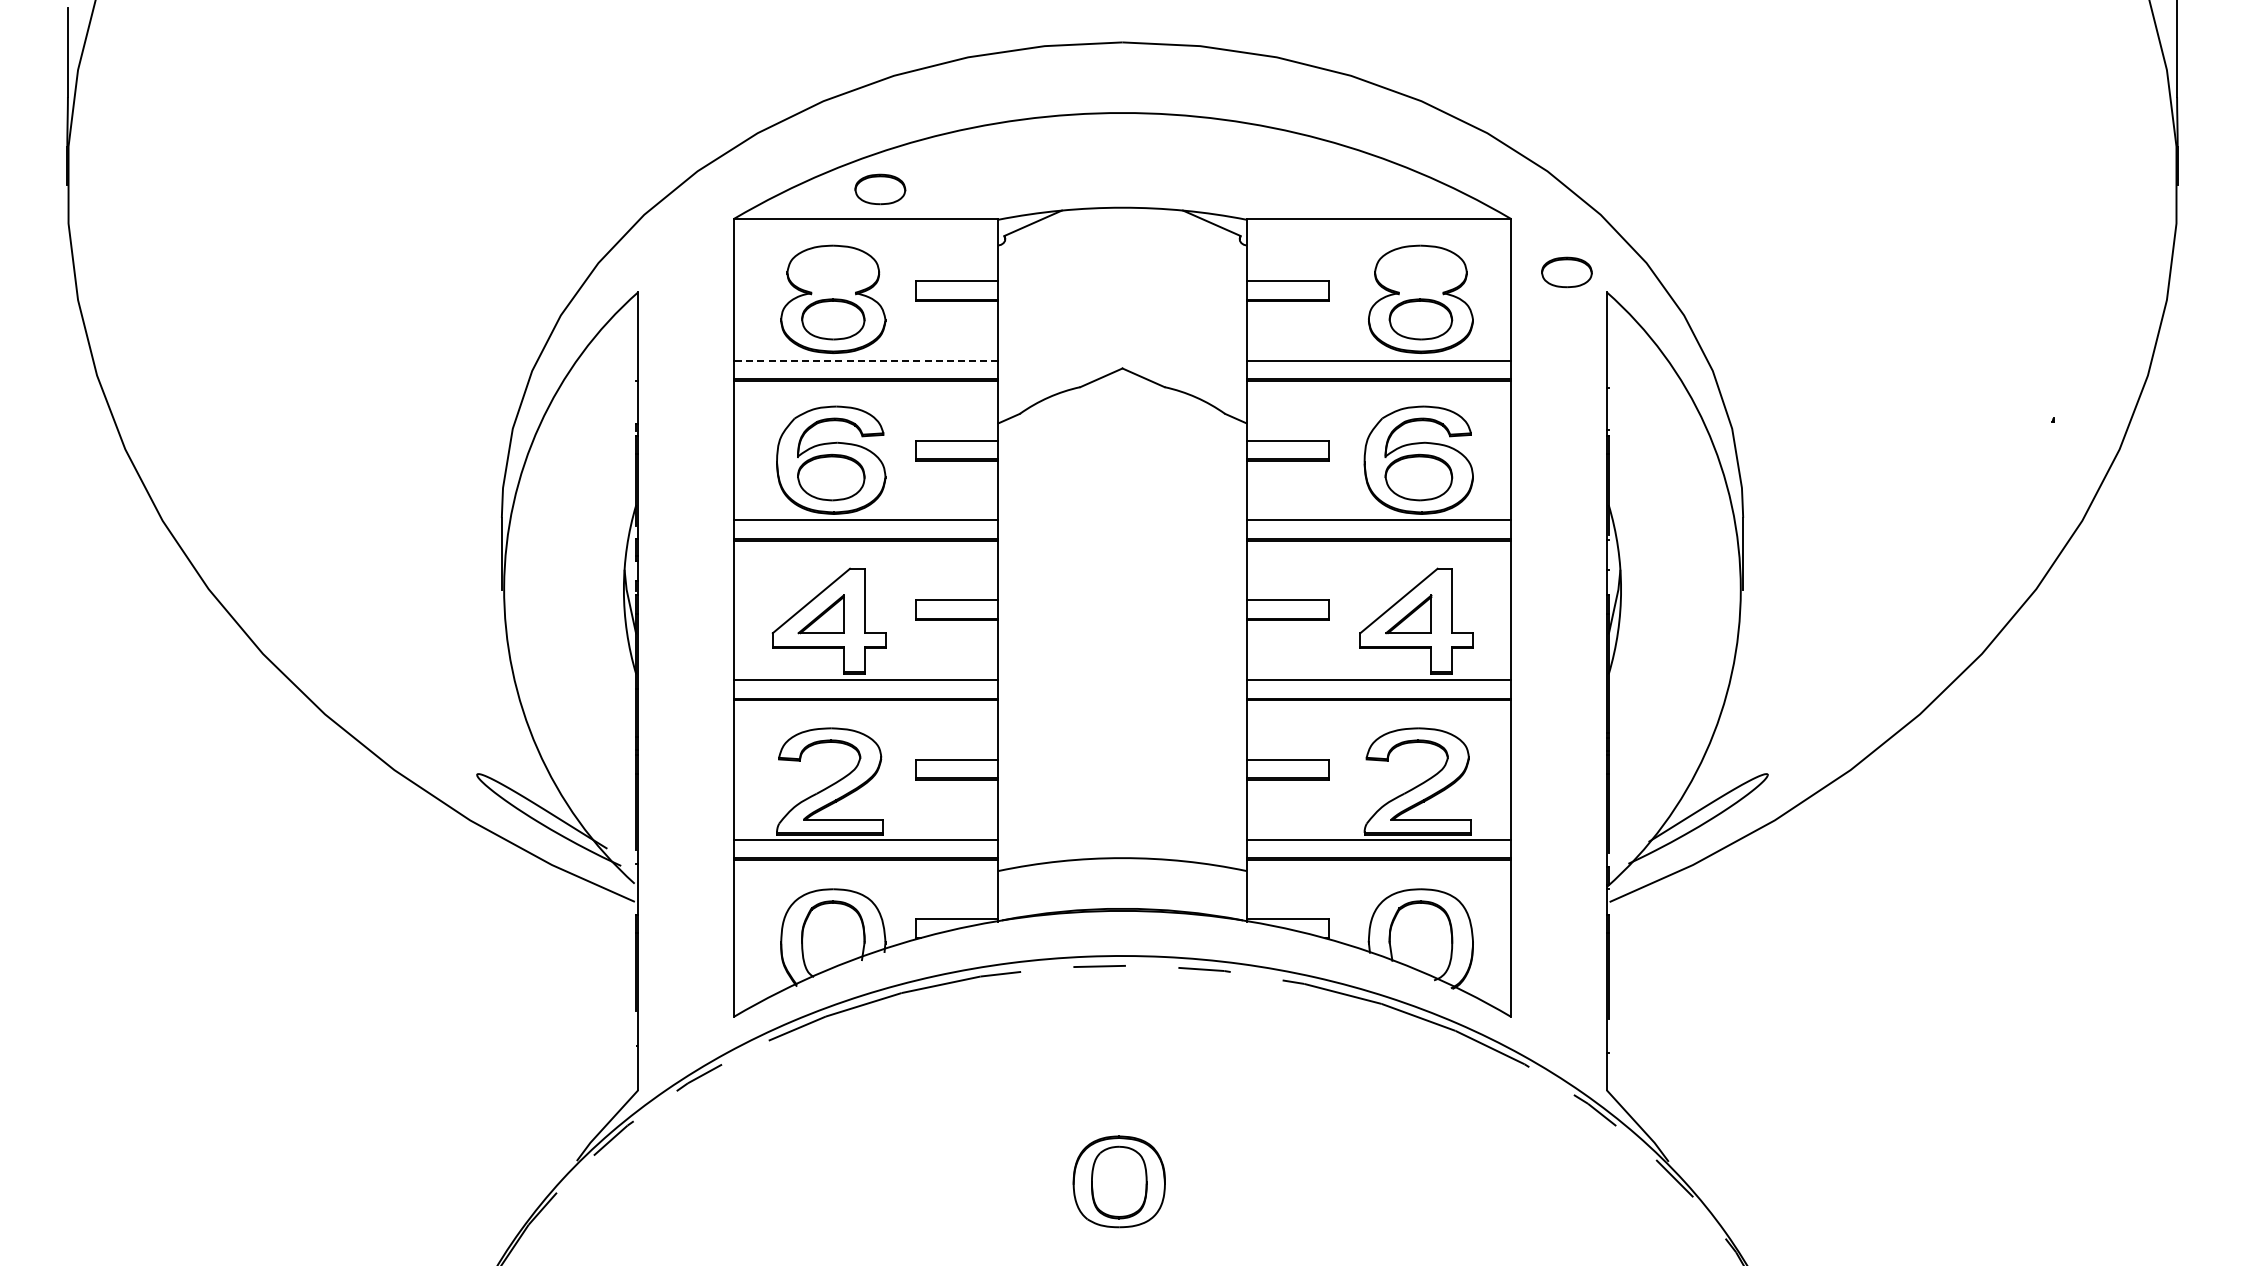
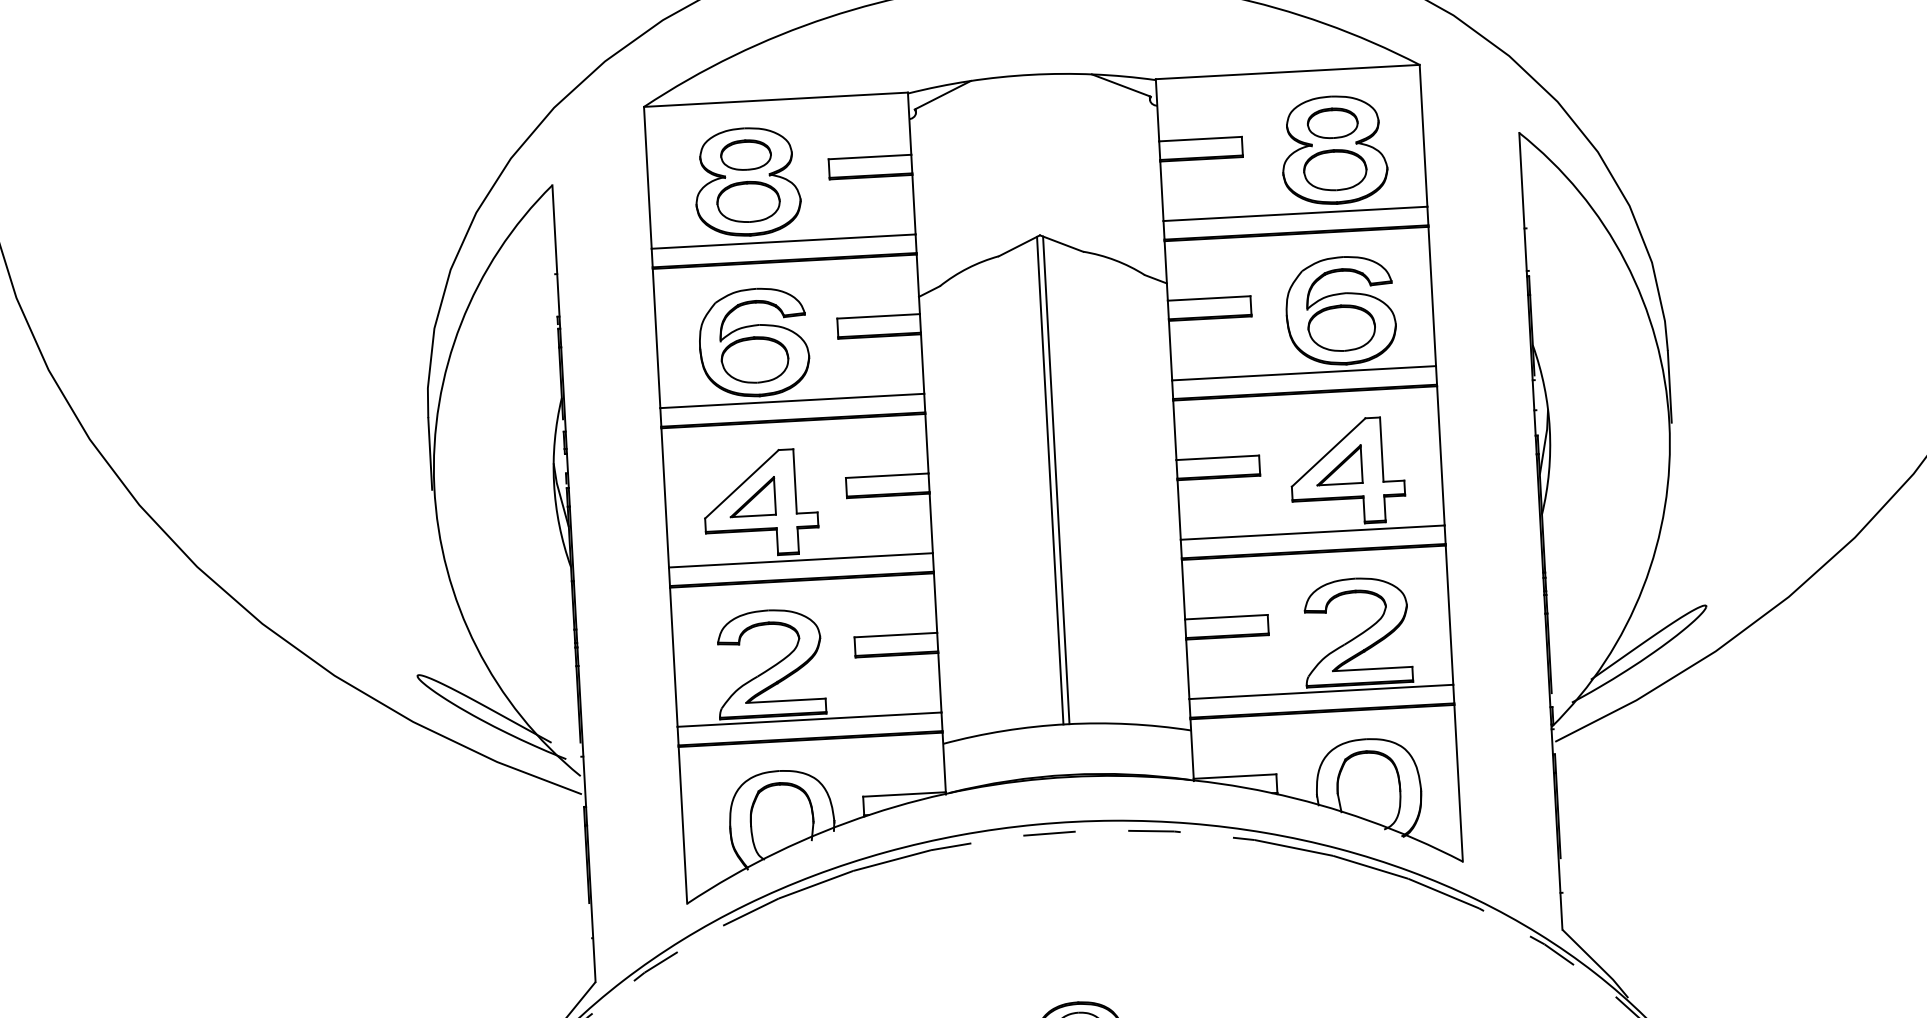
part: (880, 189) -> (746, 155), moved
part: (1566, 272) -> (1332, 123), moved
line: (865, 360) -> (782, 241), dashed -> solid
line: (1119, 613) -> (1050, 480), added
line: (1125, 613) -> (1056, 479), added

